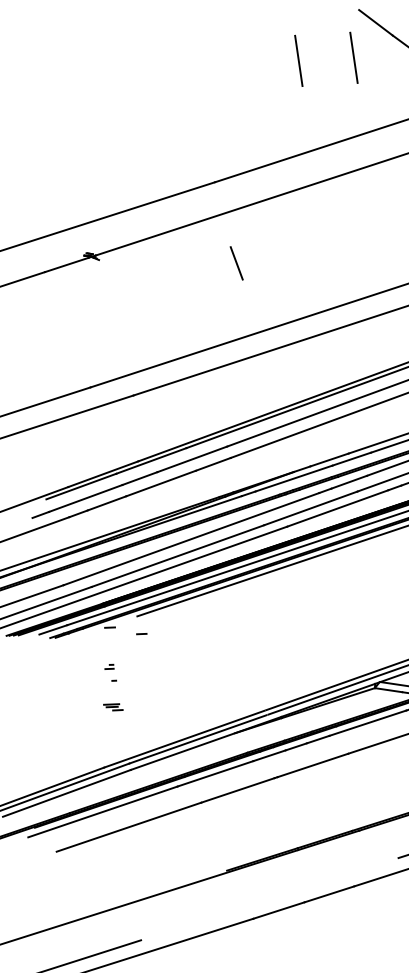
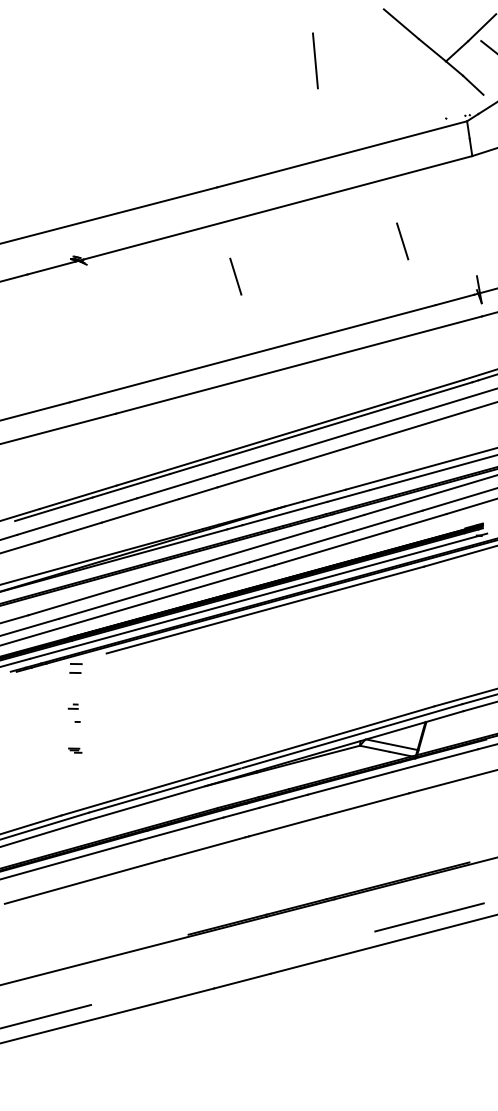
line: (354, 57) -> (375, 60), removed
line: (388, 222) -> (402, 241), added
line: (141, 633) -> (75, 672), moved
part: (113, 707) -> (75, 750), size x0.62

